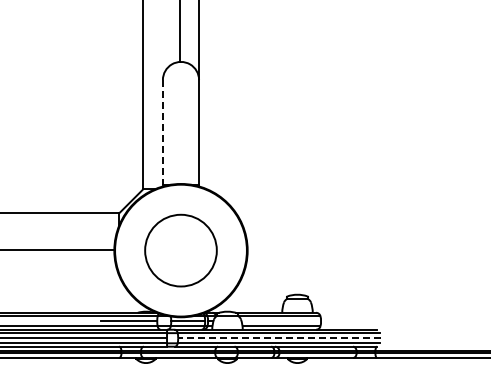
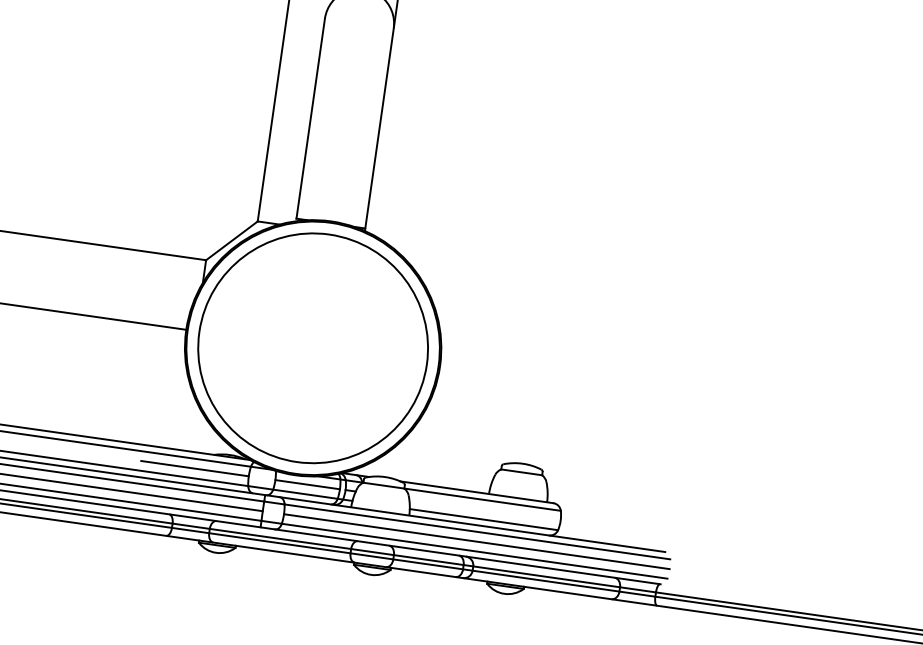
line: (162, 132) -> (309, 118), dashed -> solid
circle: (180, 250) -> (312, 347), size x1.67
line: (278, 338) -> (474, 541), dashed -> solid

